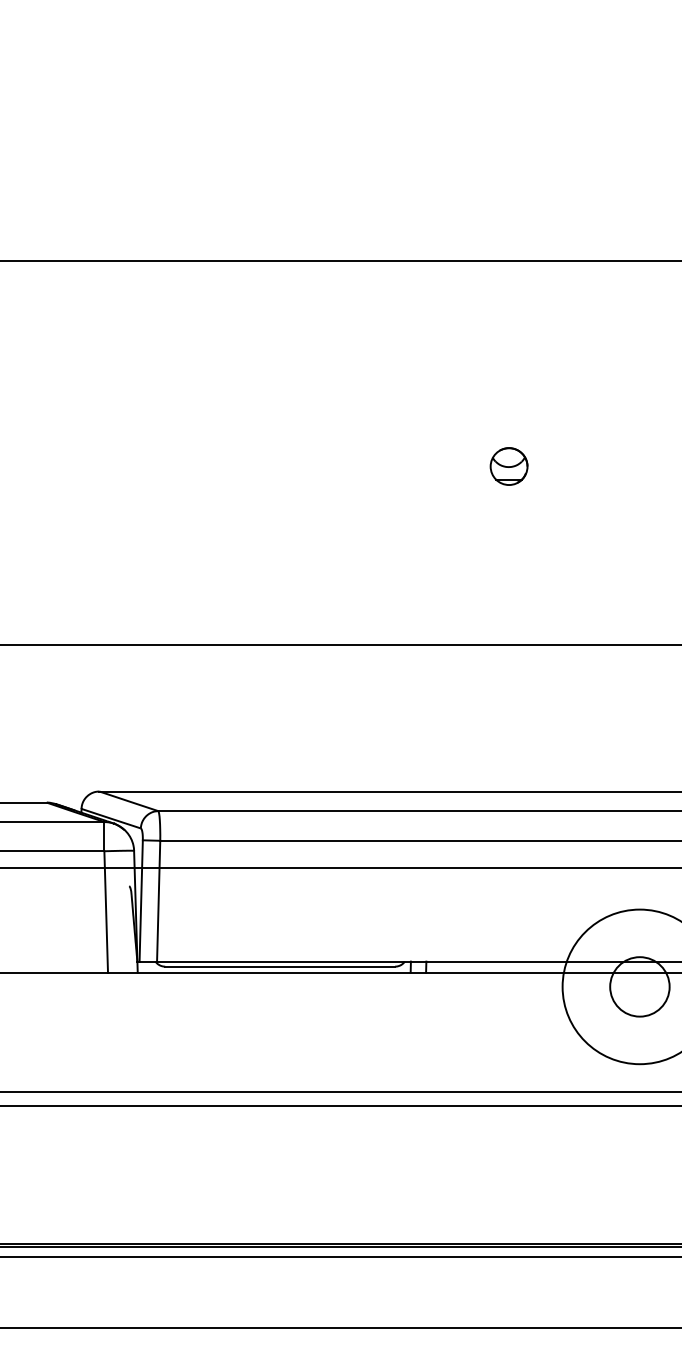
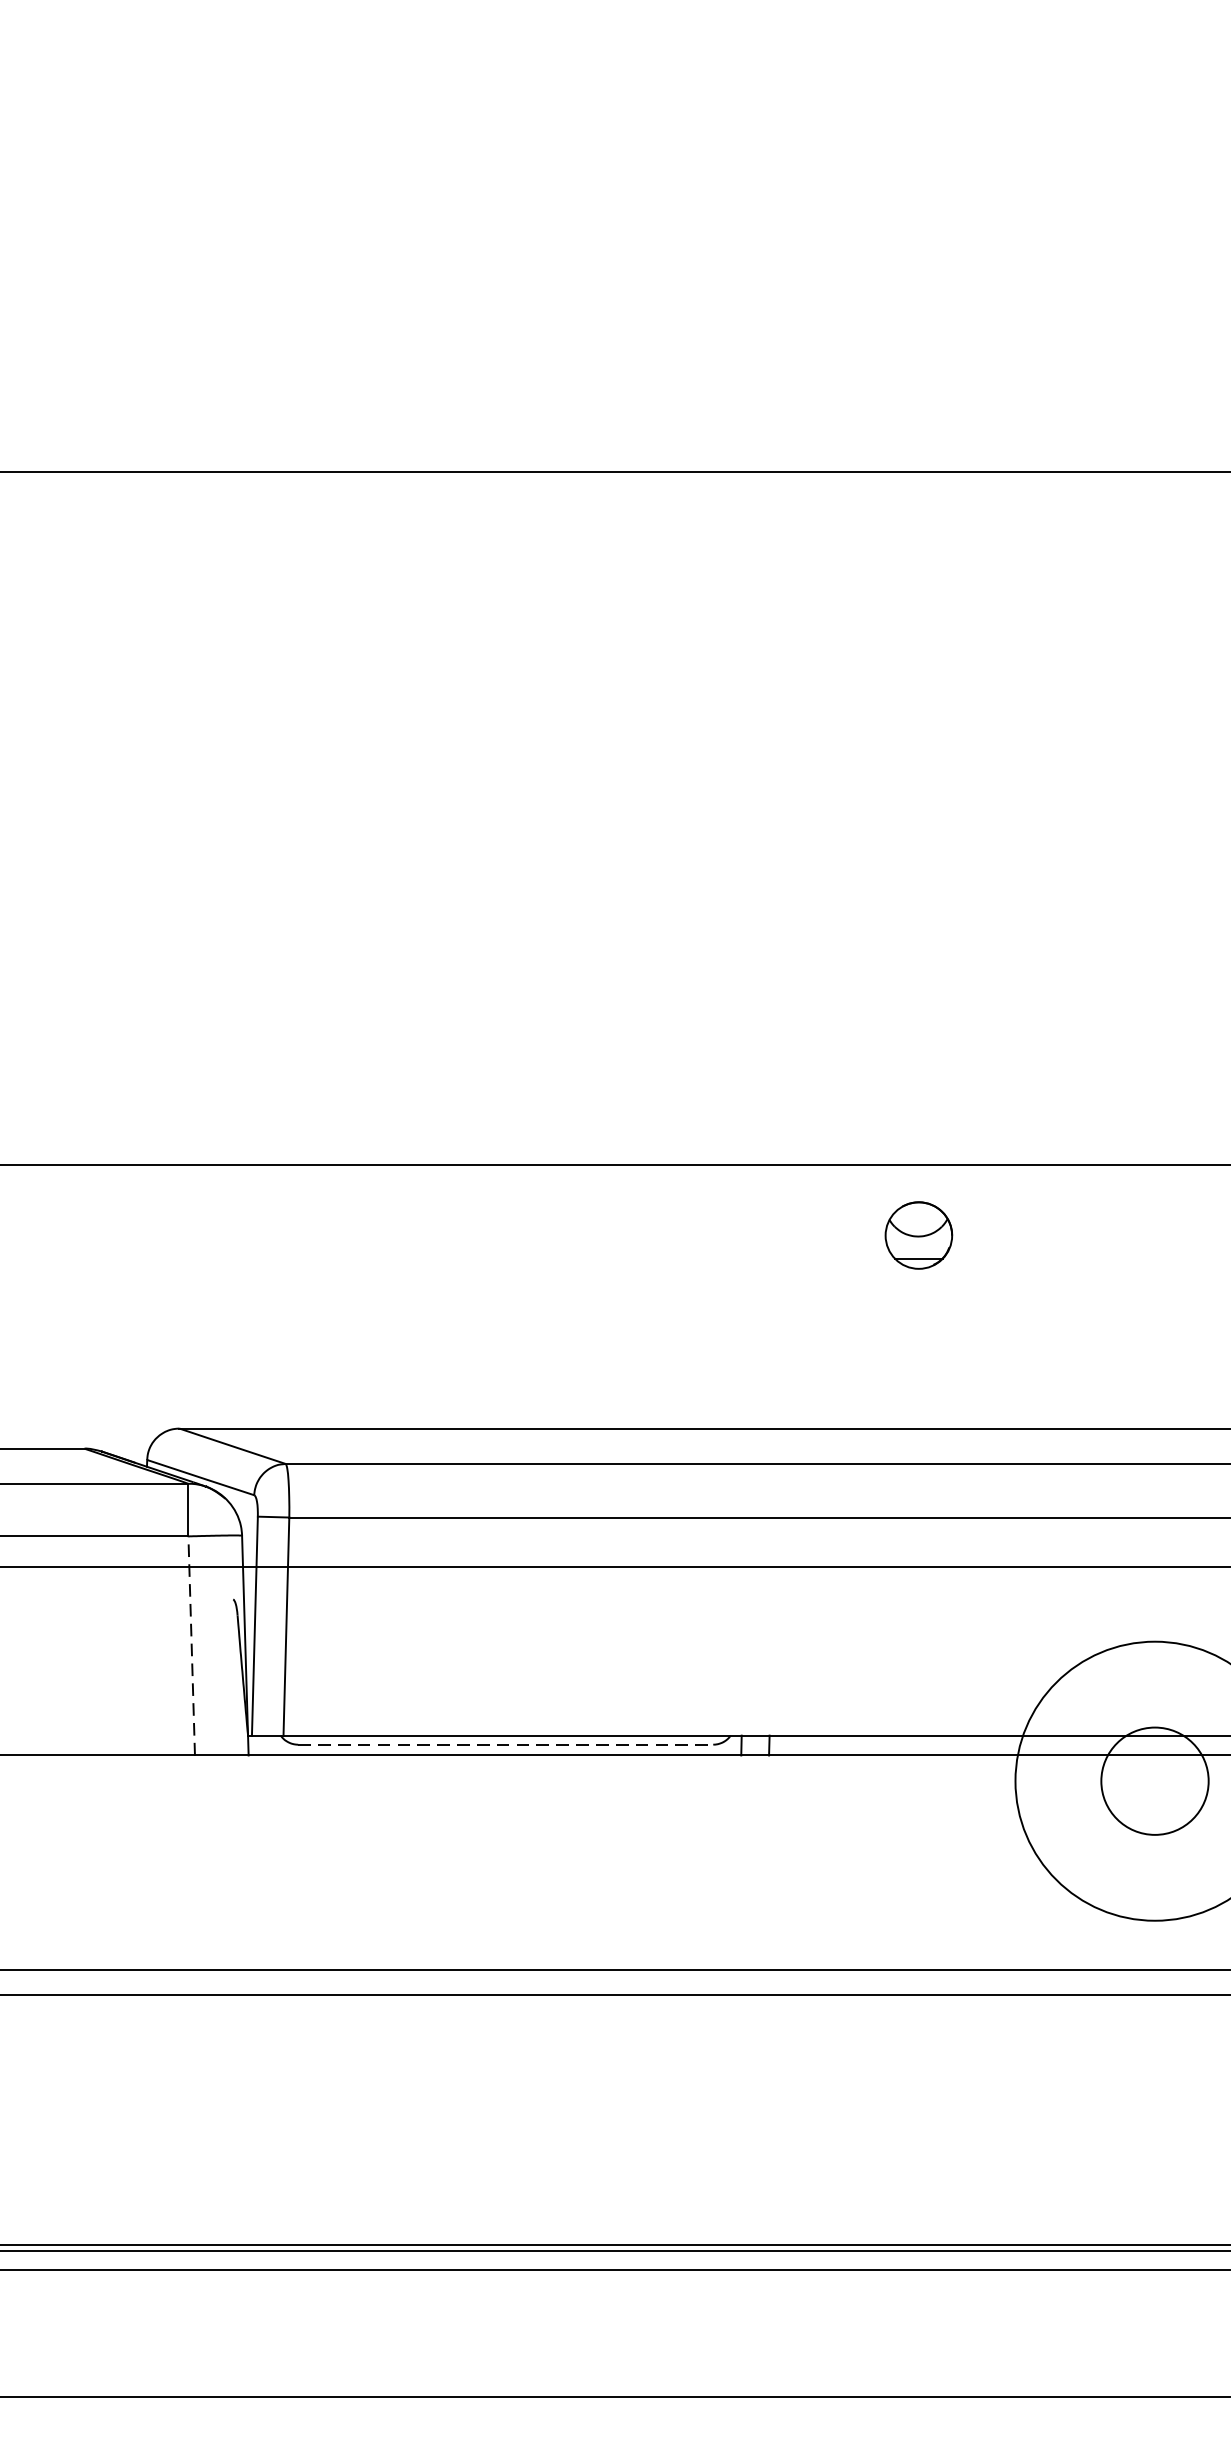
part: (508, 466) -> (917, 1235), moved
line: (106, 911) -> (192, 1645), solid -> dashed
line: (280, 966) -> (506, 1744), solid -> dashed

